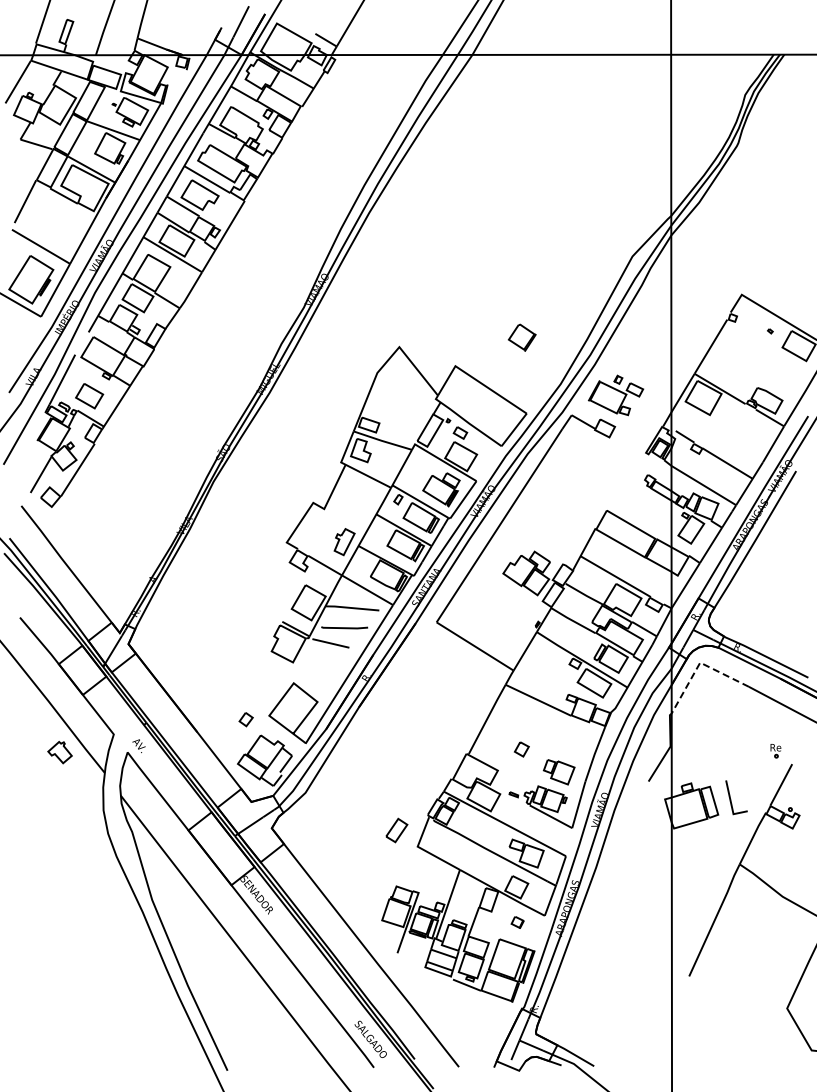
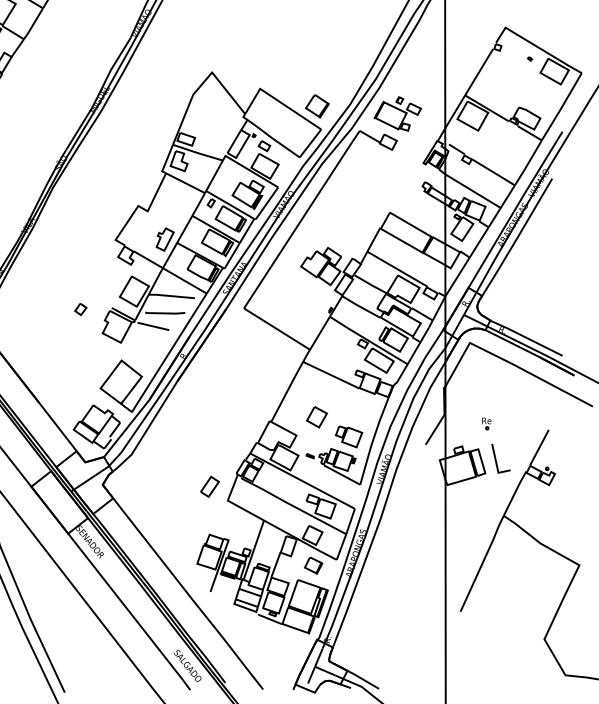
part: (521, 337) -> (316, 106), moved
line: (699, 664) -> (469, 344), dashed -> solid
part: (245, 719) -> (80, 309), moved
part: (521, 749) -> (316, 417), size x1.67
part: (775, 751) -> (486, 424), moved
part: (517, 922) -> (313, 565), size x1.67

